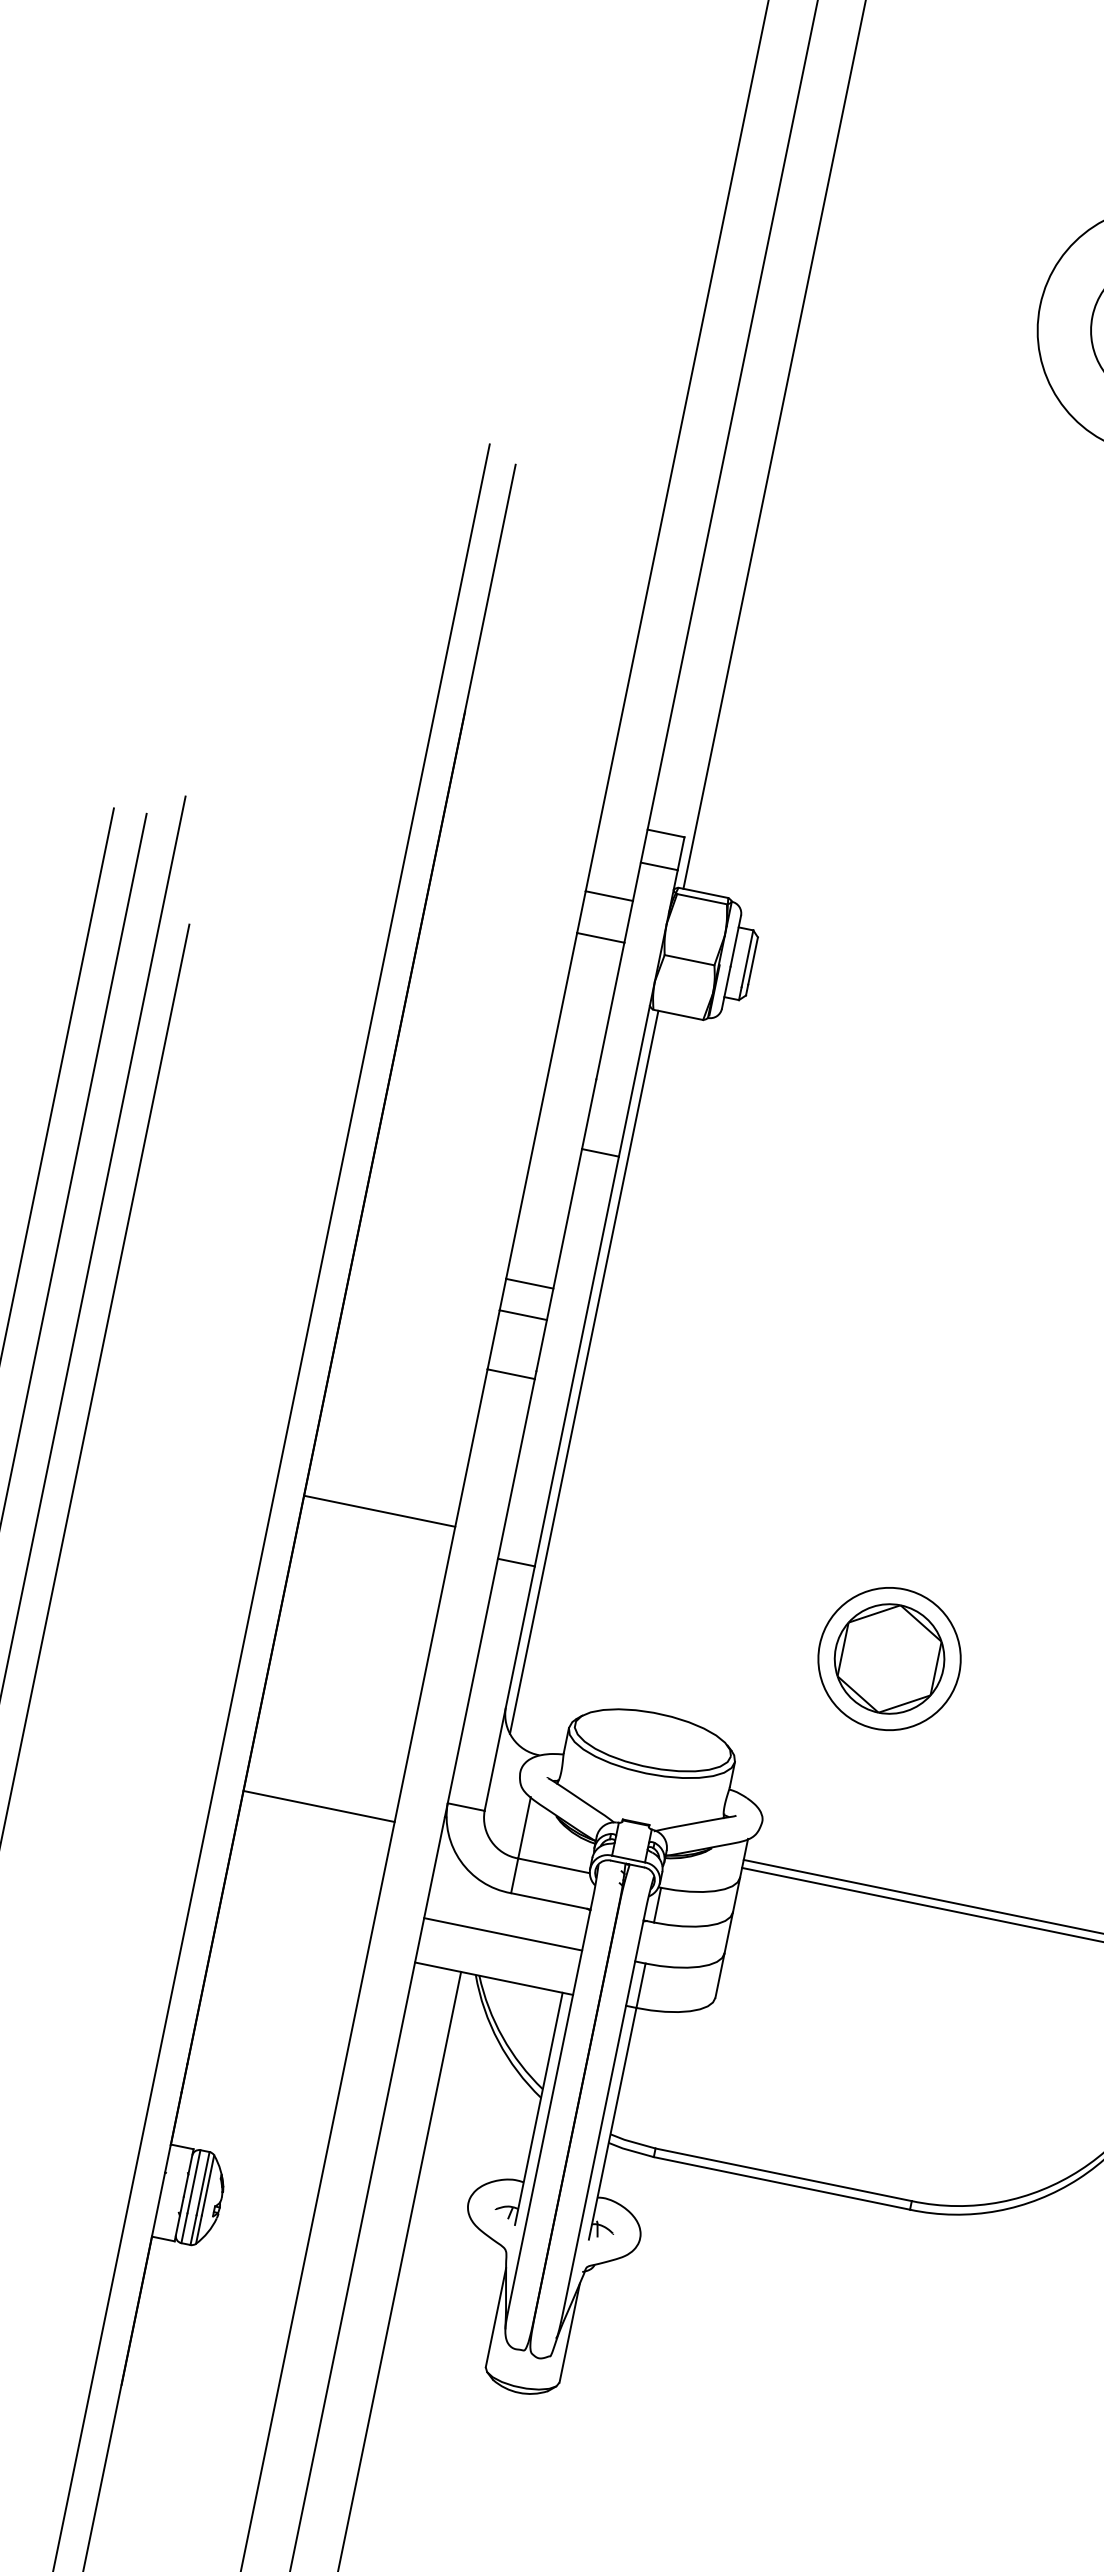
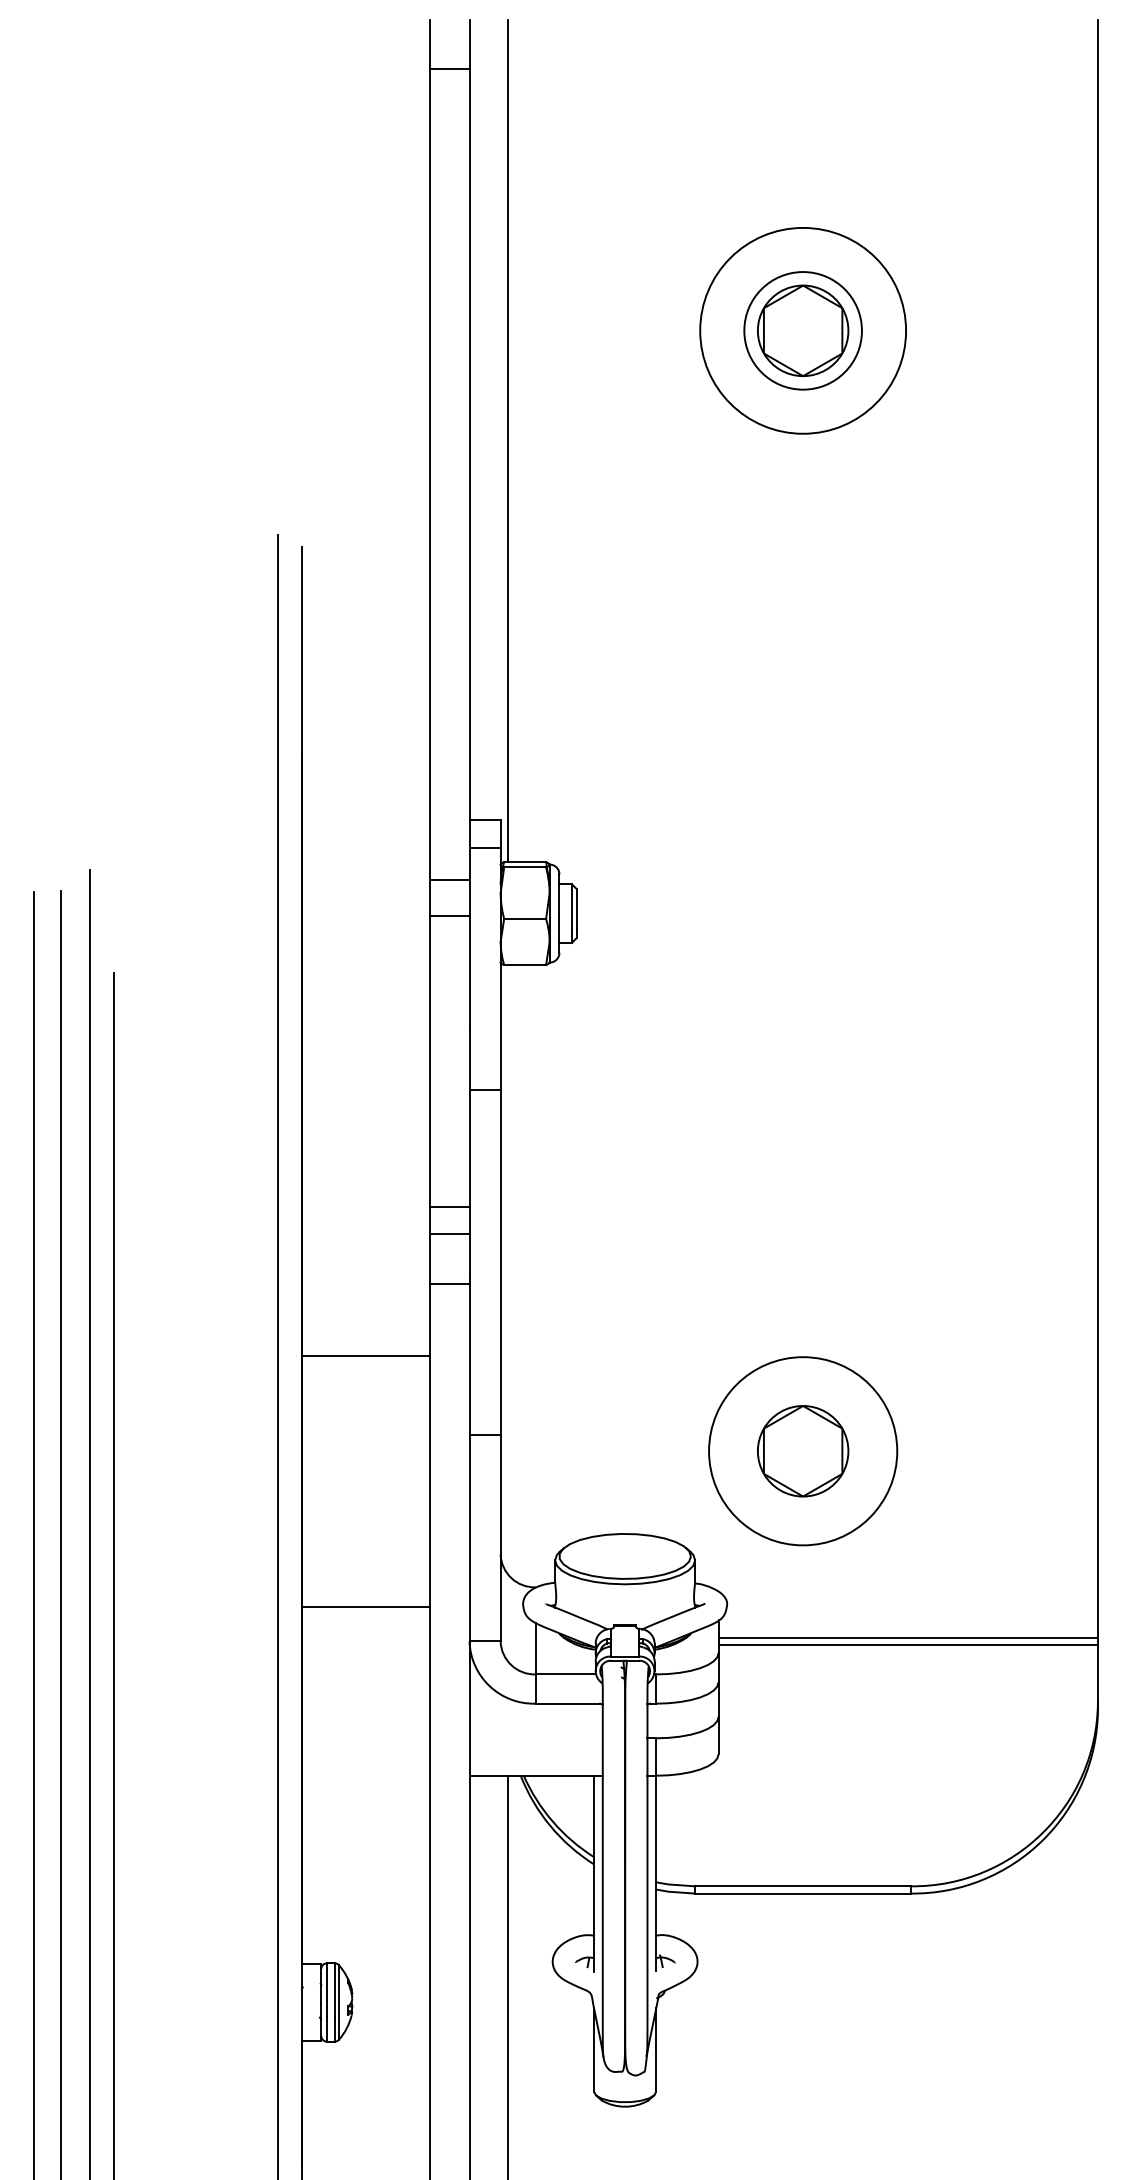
line: (584, 1372) -> (508, 1270), removed
line: (379, 1511) -> (365, 1356), moved
circle: (888, 1659) -> (802, 1451), size x1.6
line: (318, 1806) -> (365, 1607), moved
line: (502, 1934) -> (535, 1738), removed

